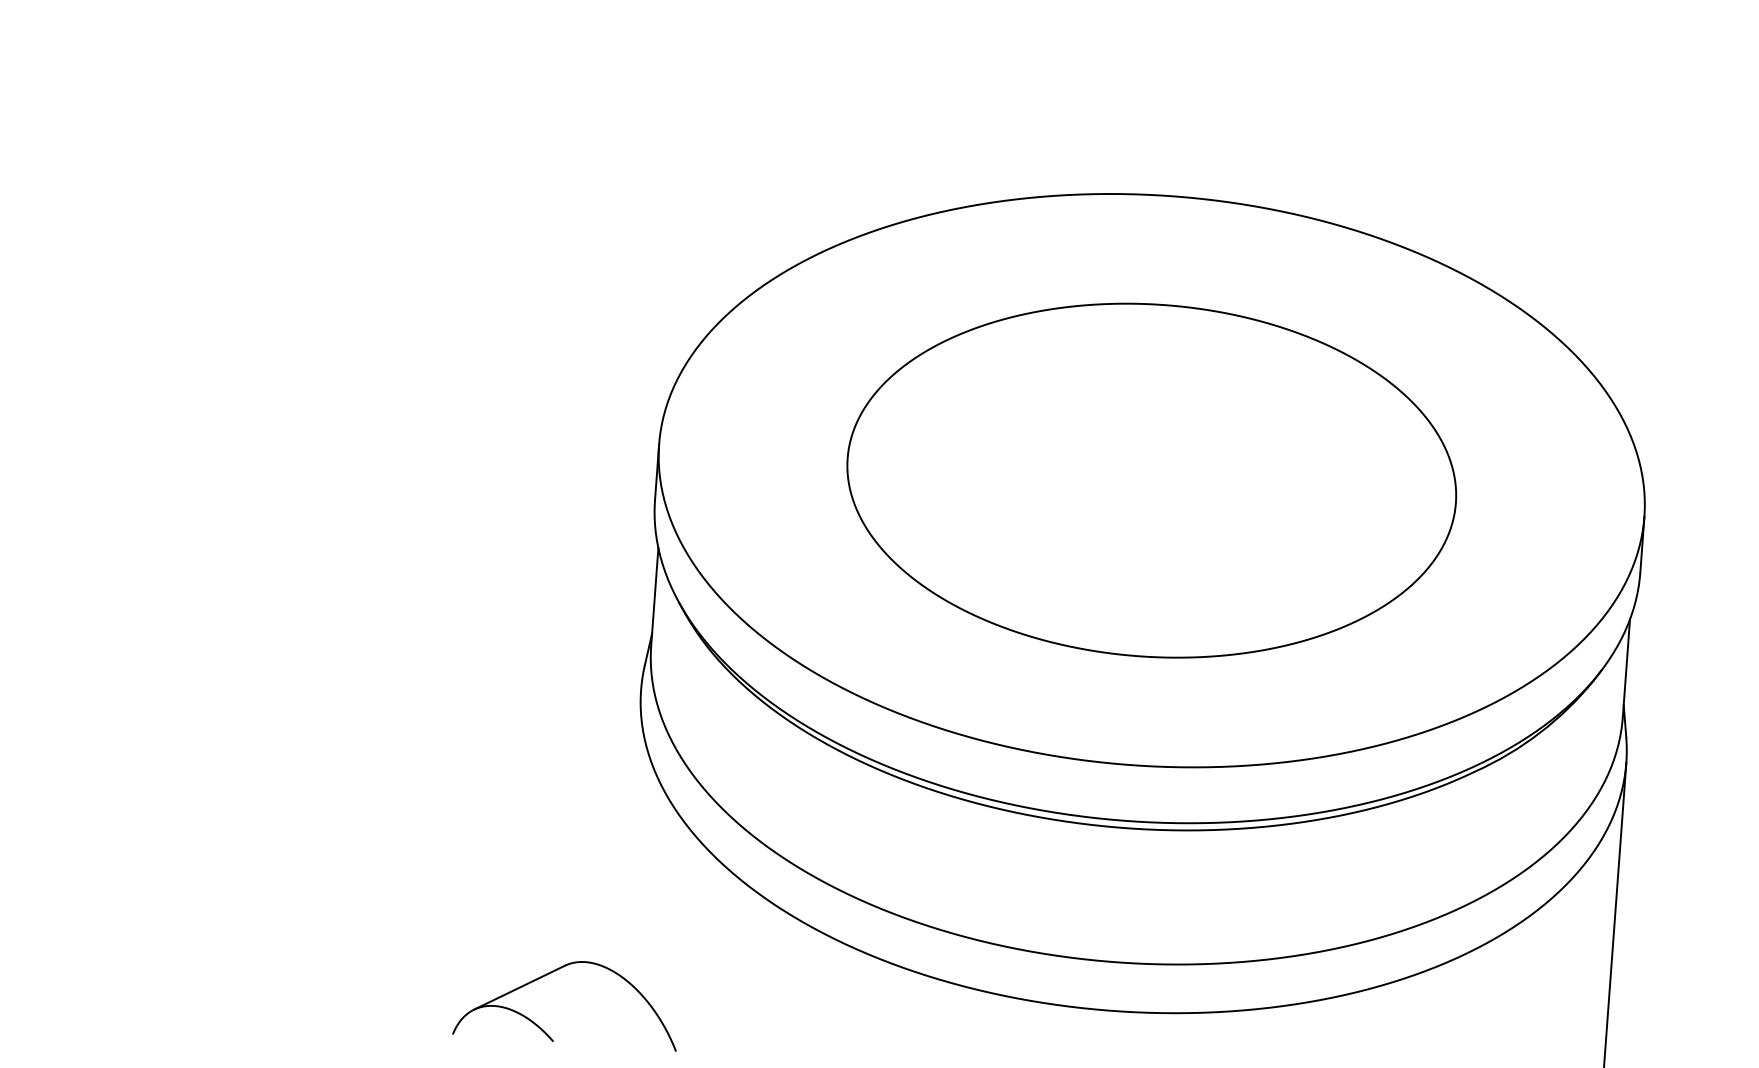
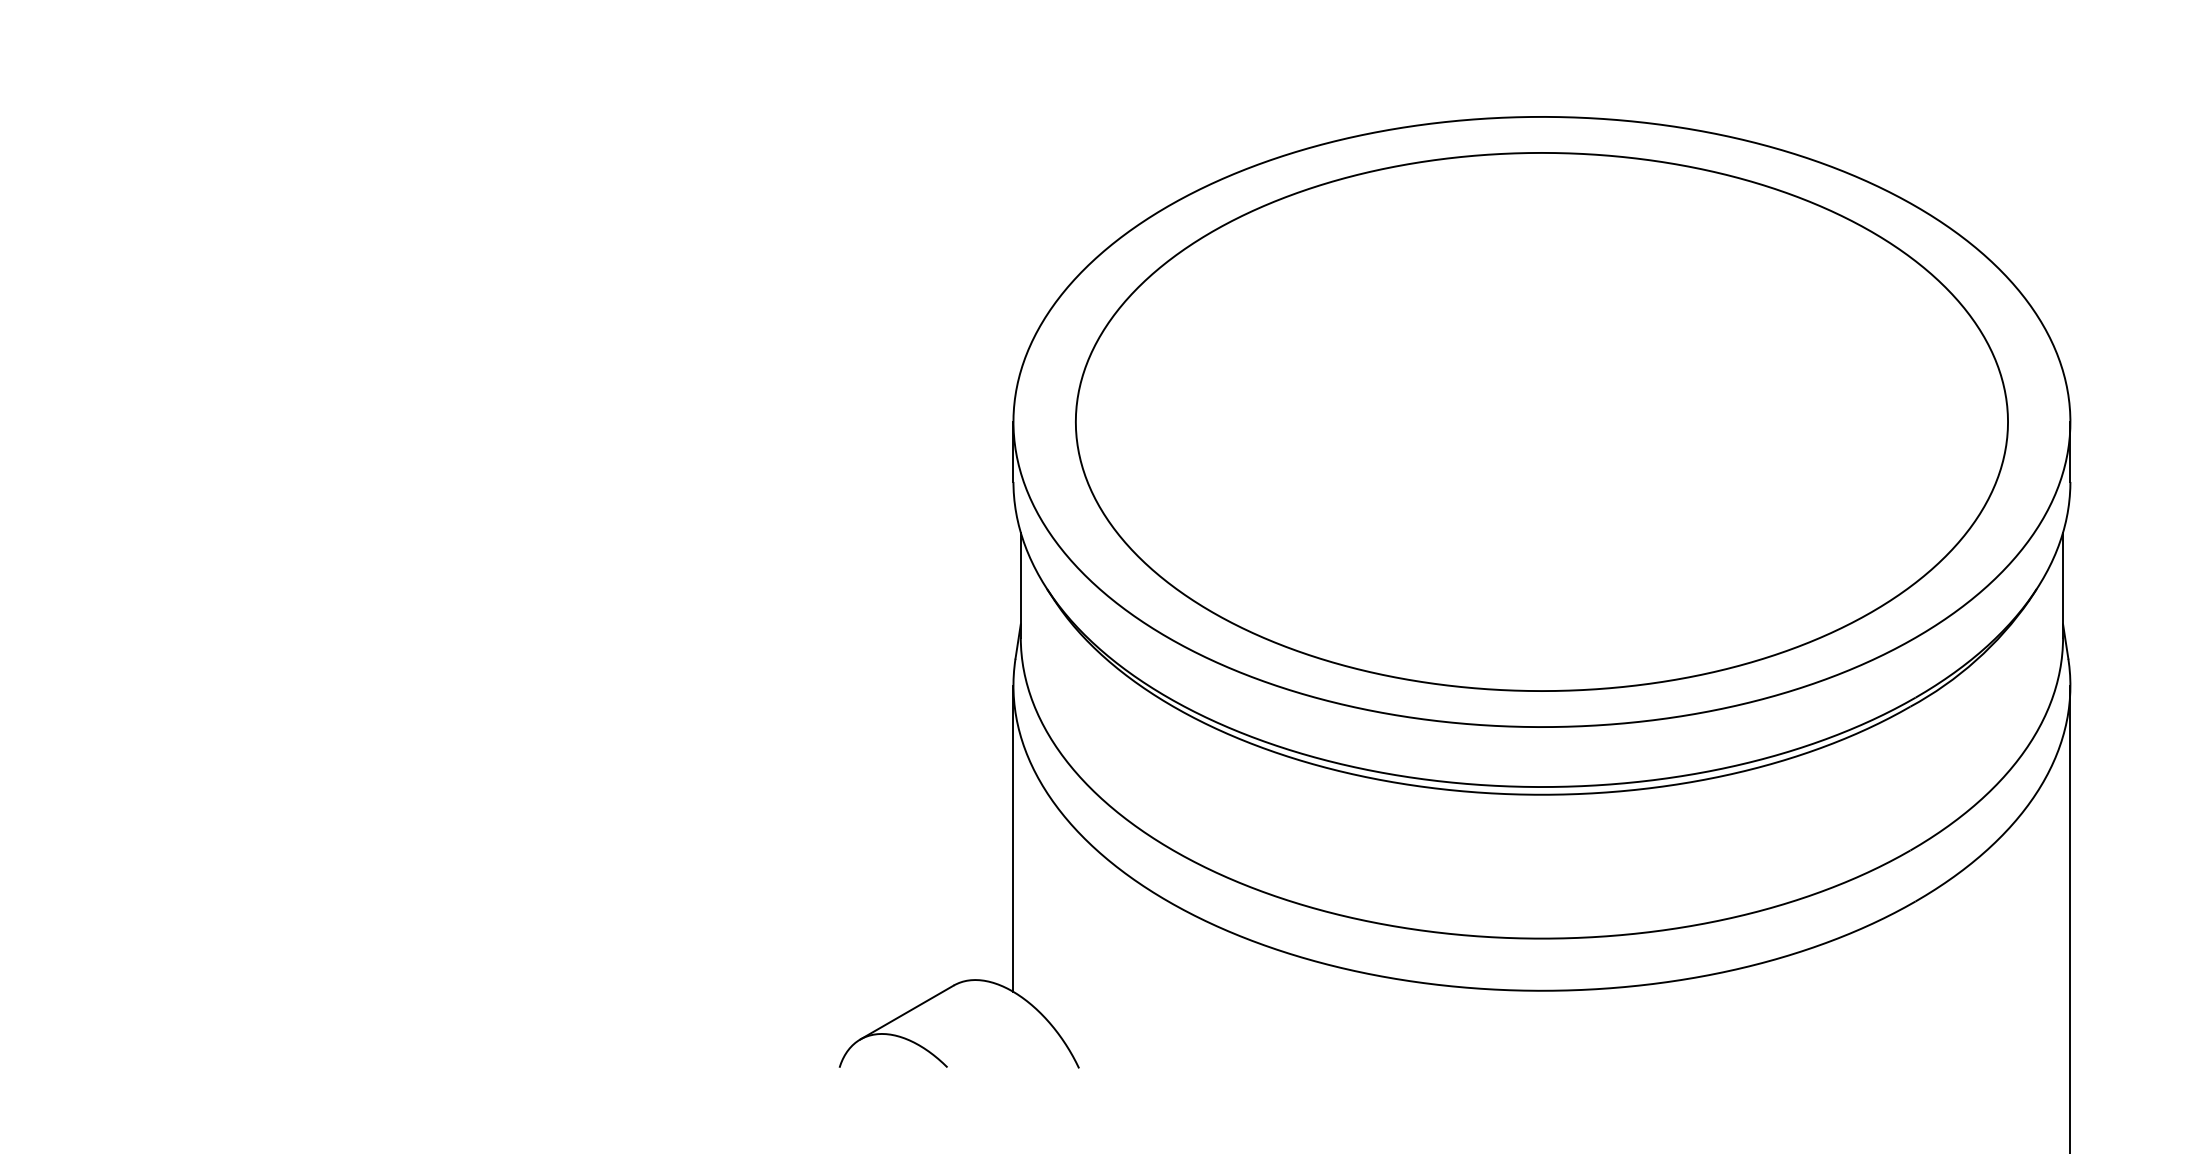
part: (1151, 480) -> (1541, 421), size x1.43
line: (630, 832) -> (1013, 838), added

